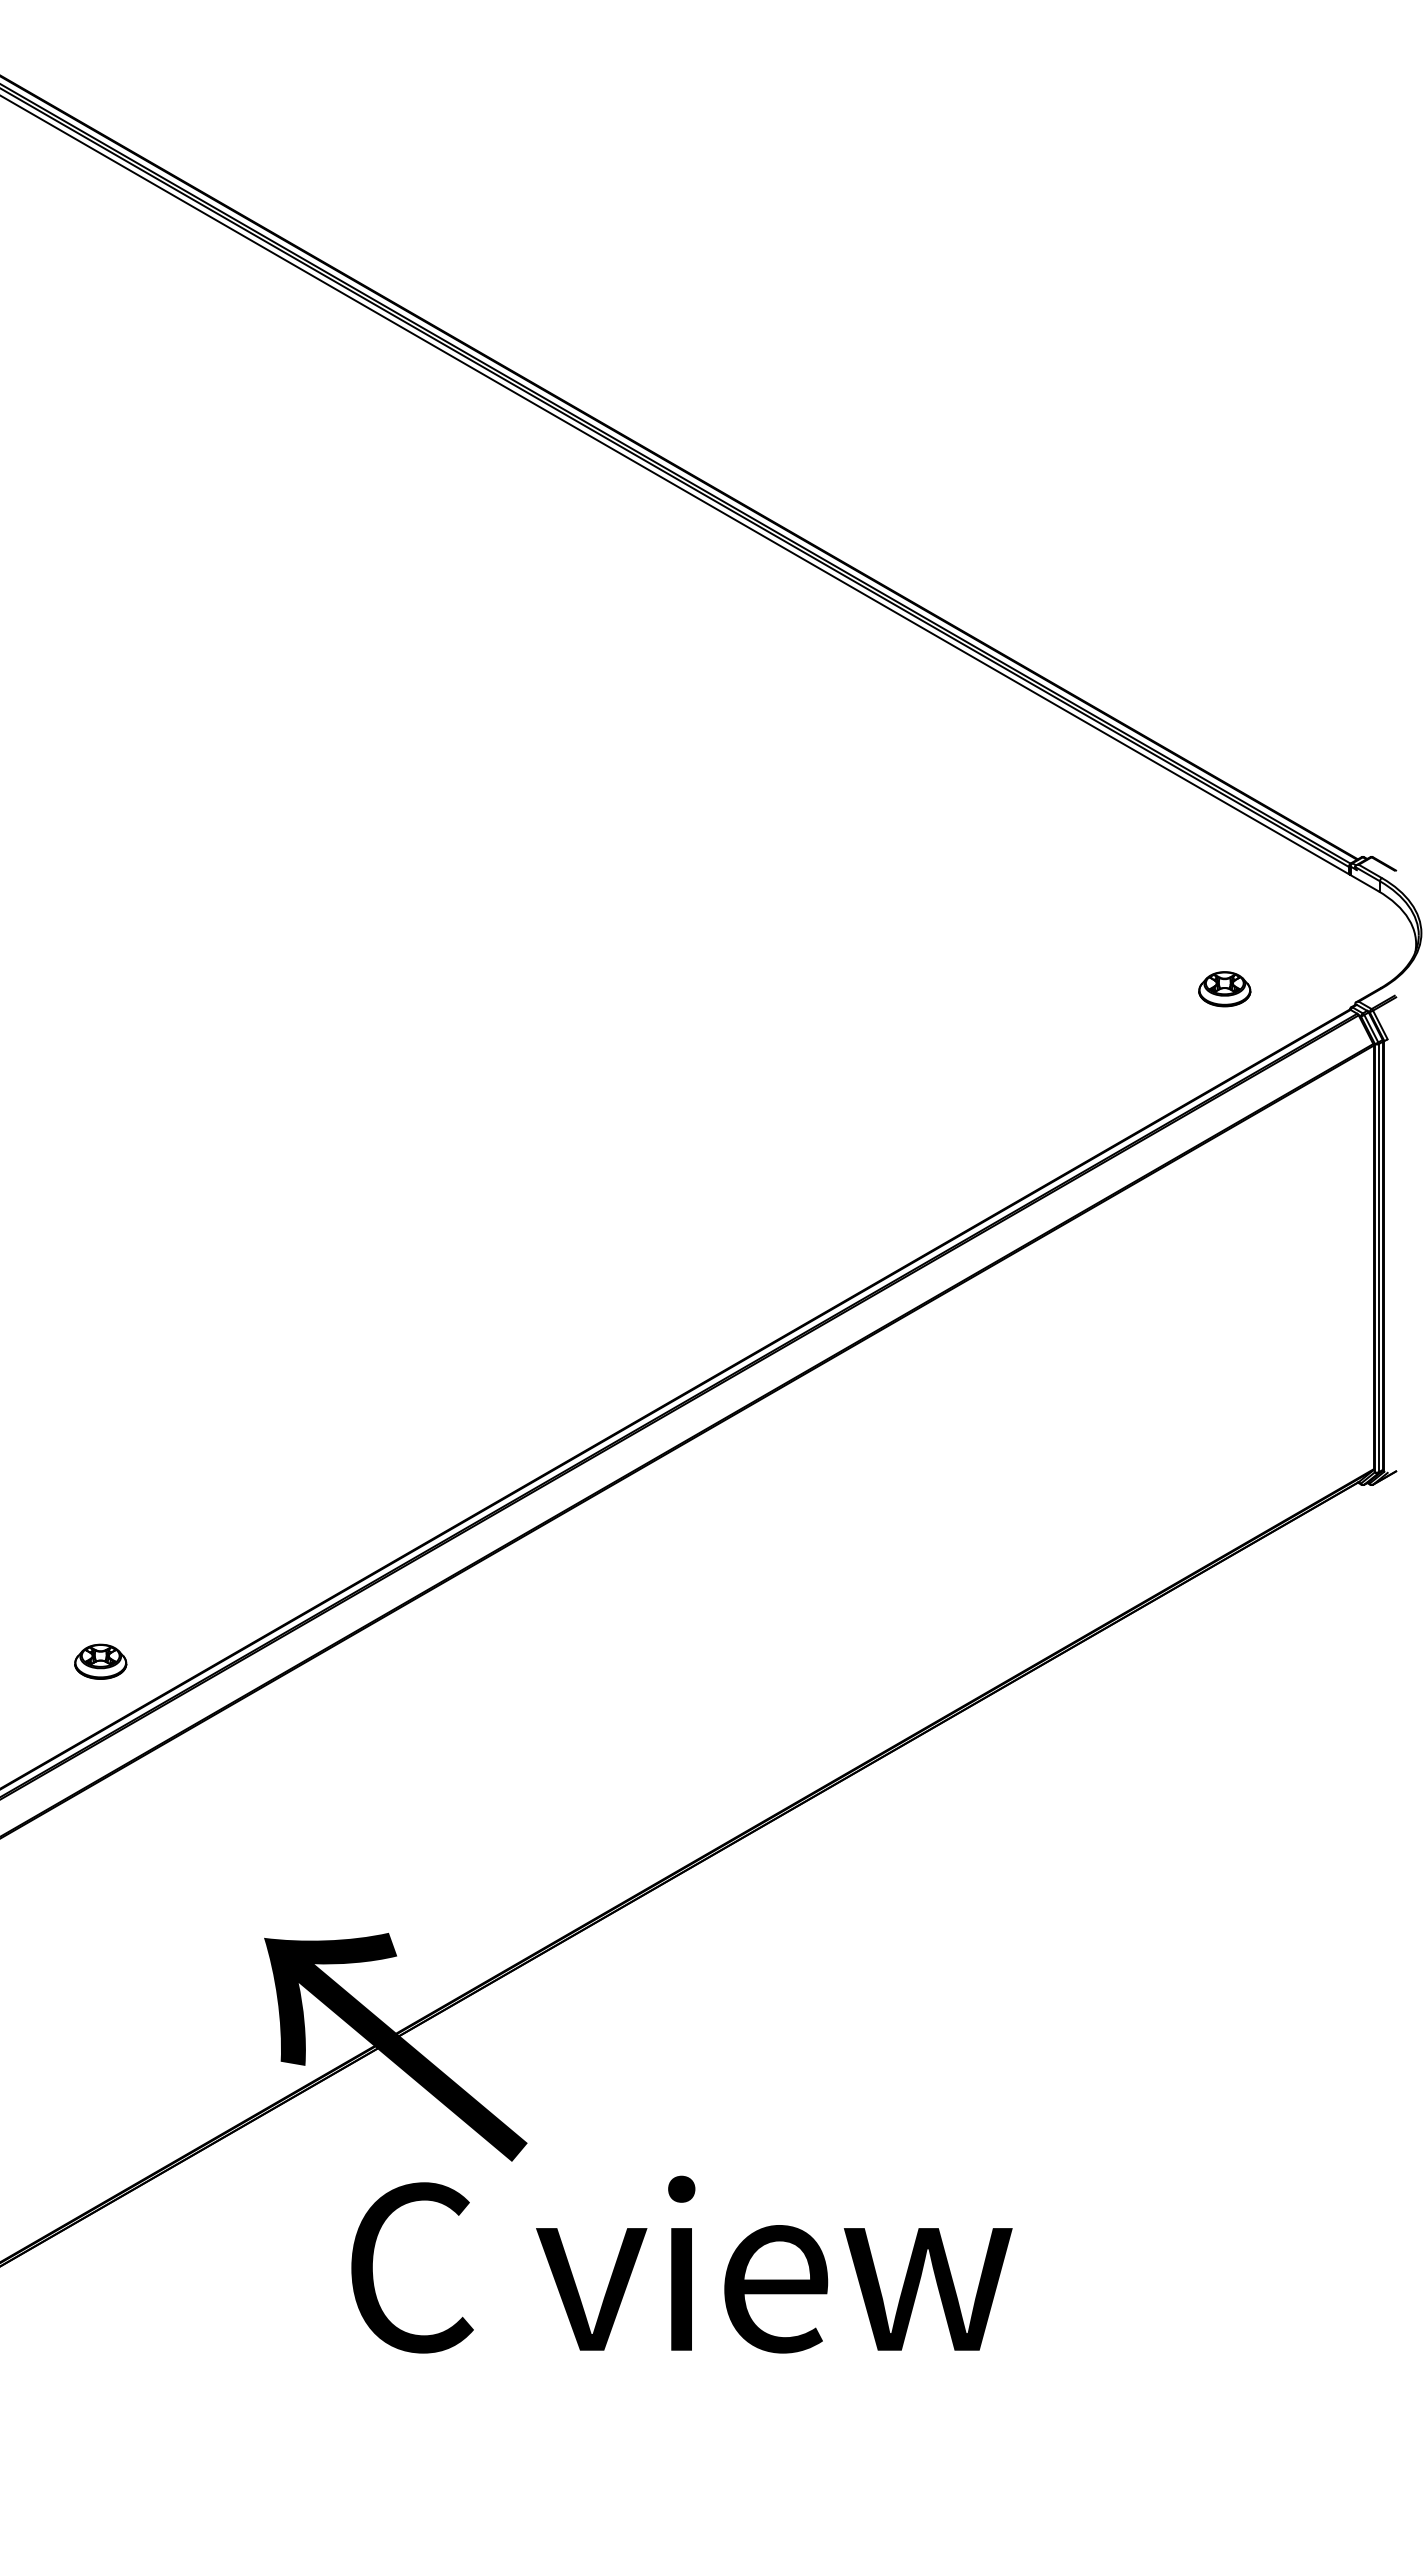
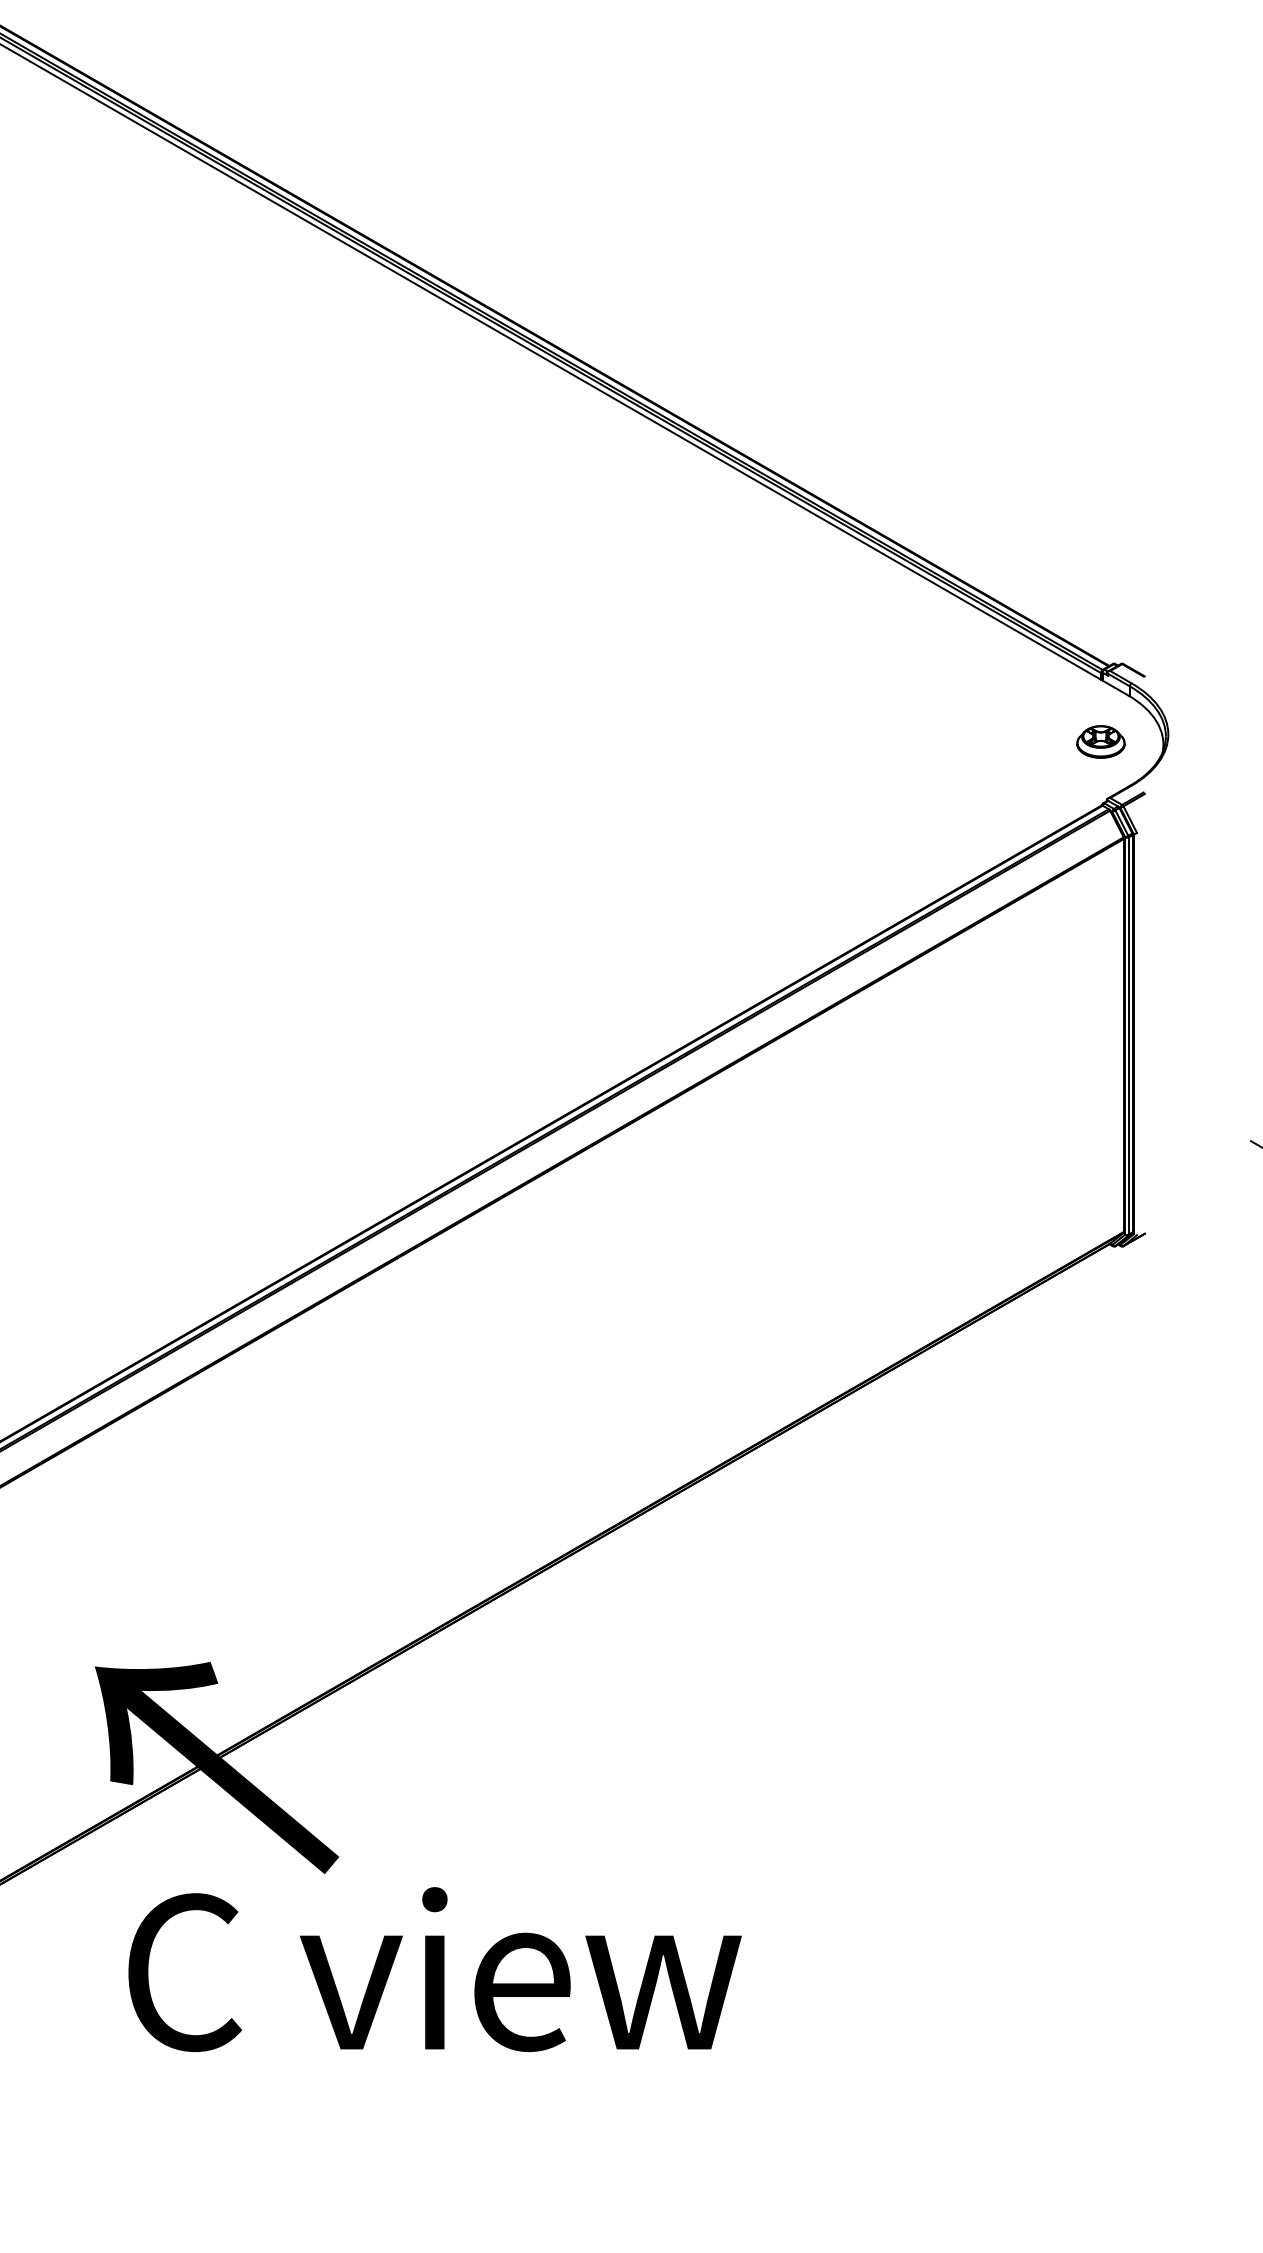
part: (1224, 989) -> (1100, 742), moved
text: (681, 2264) -> (434, 1969), moved

